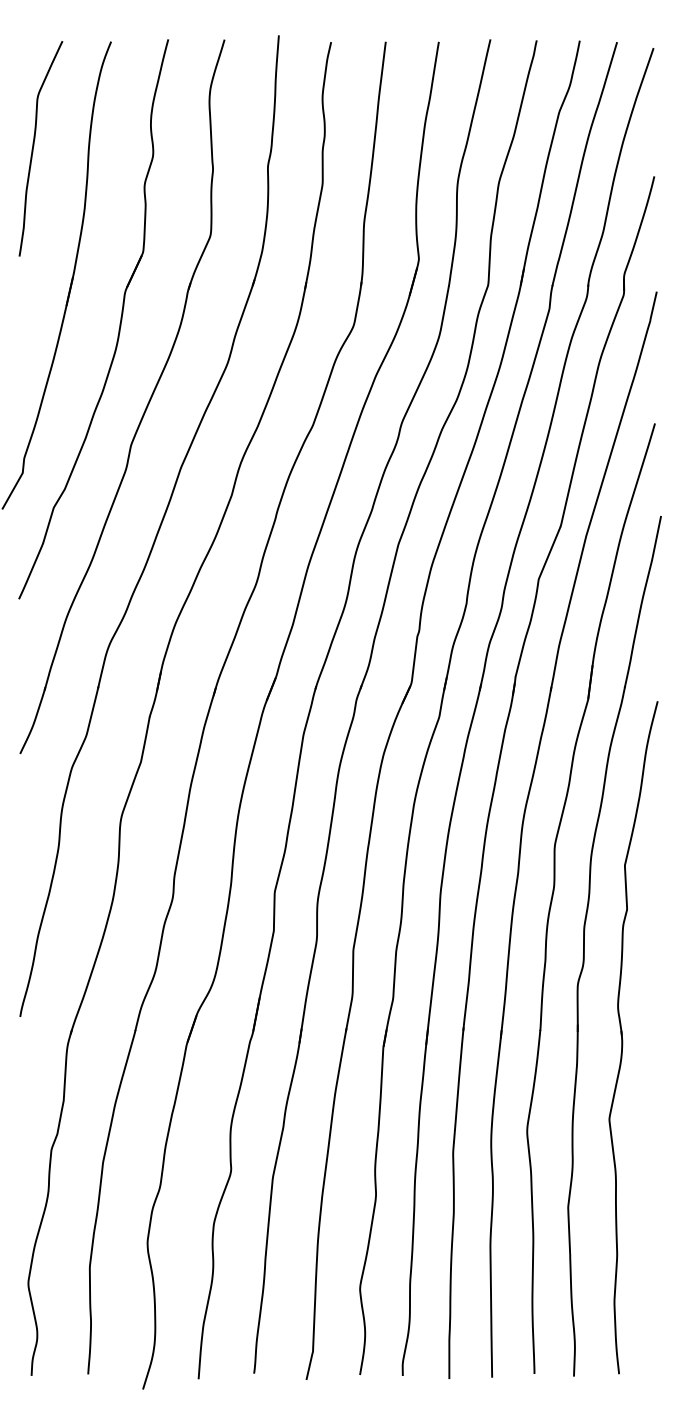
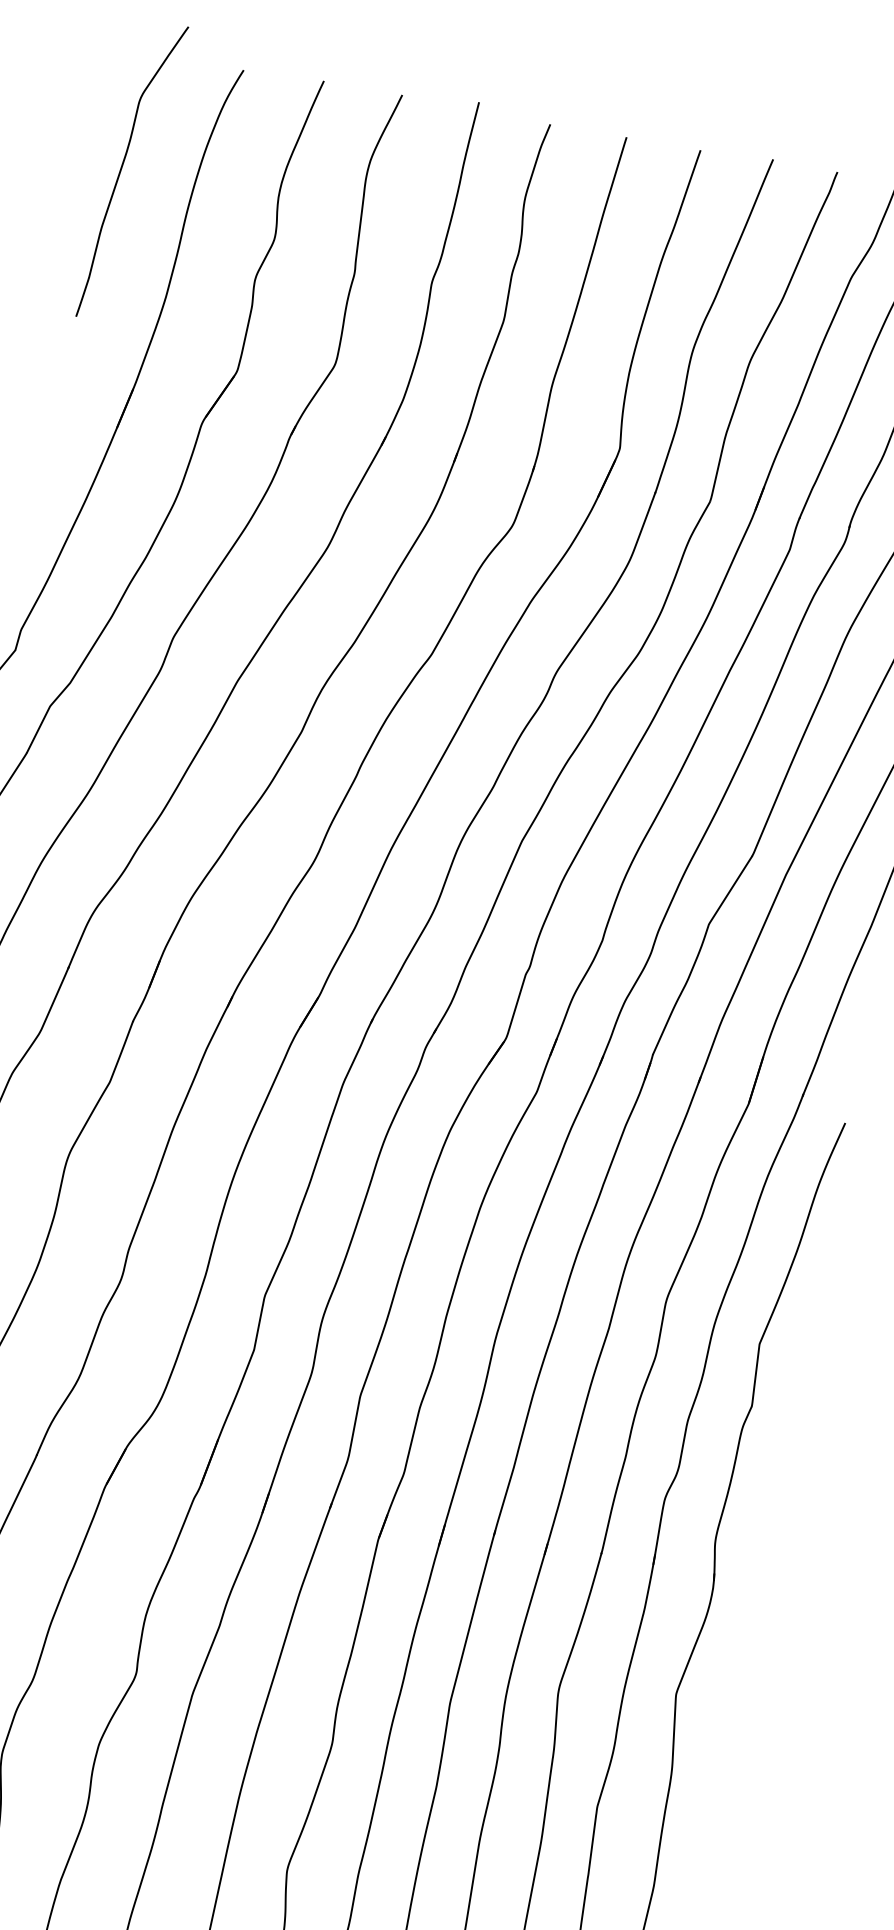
curve: (34, 146) -> (123, 166), moved

